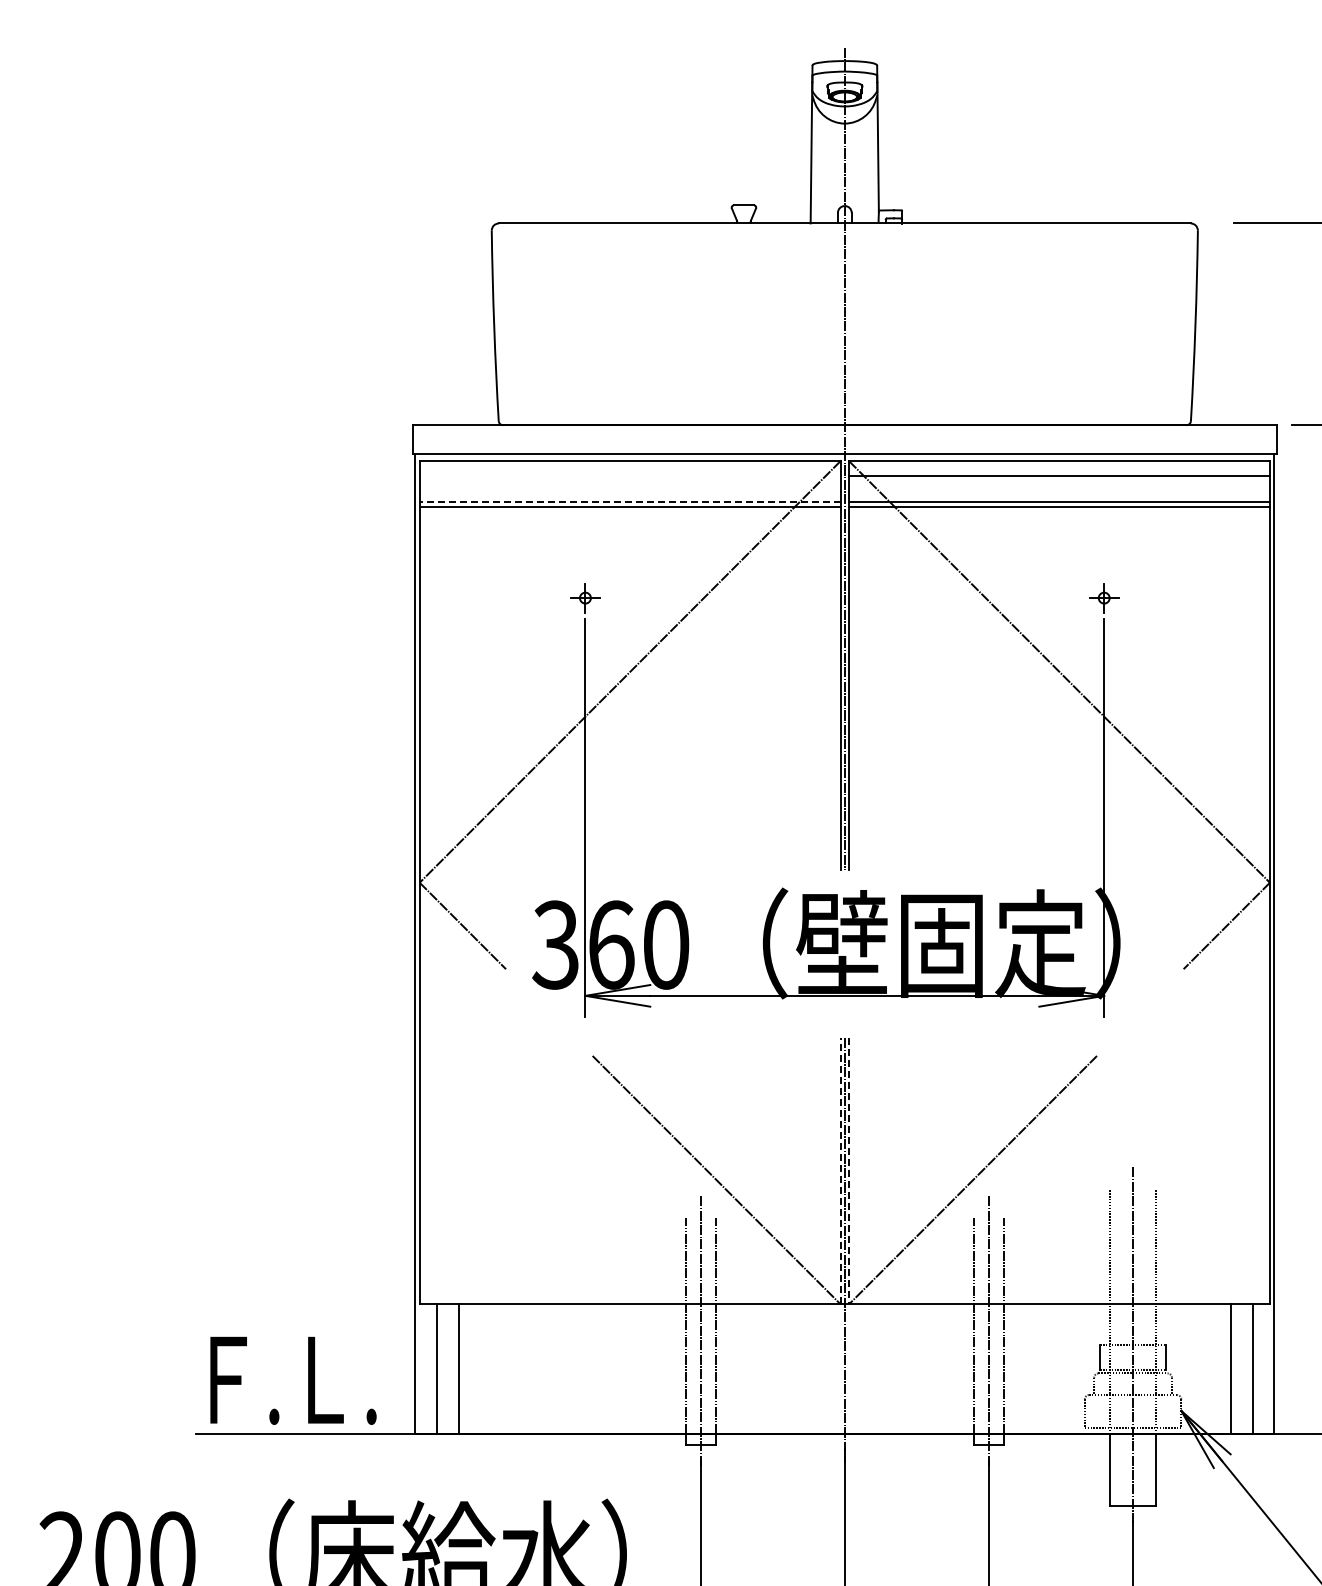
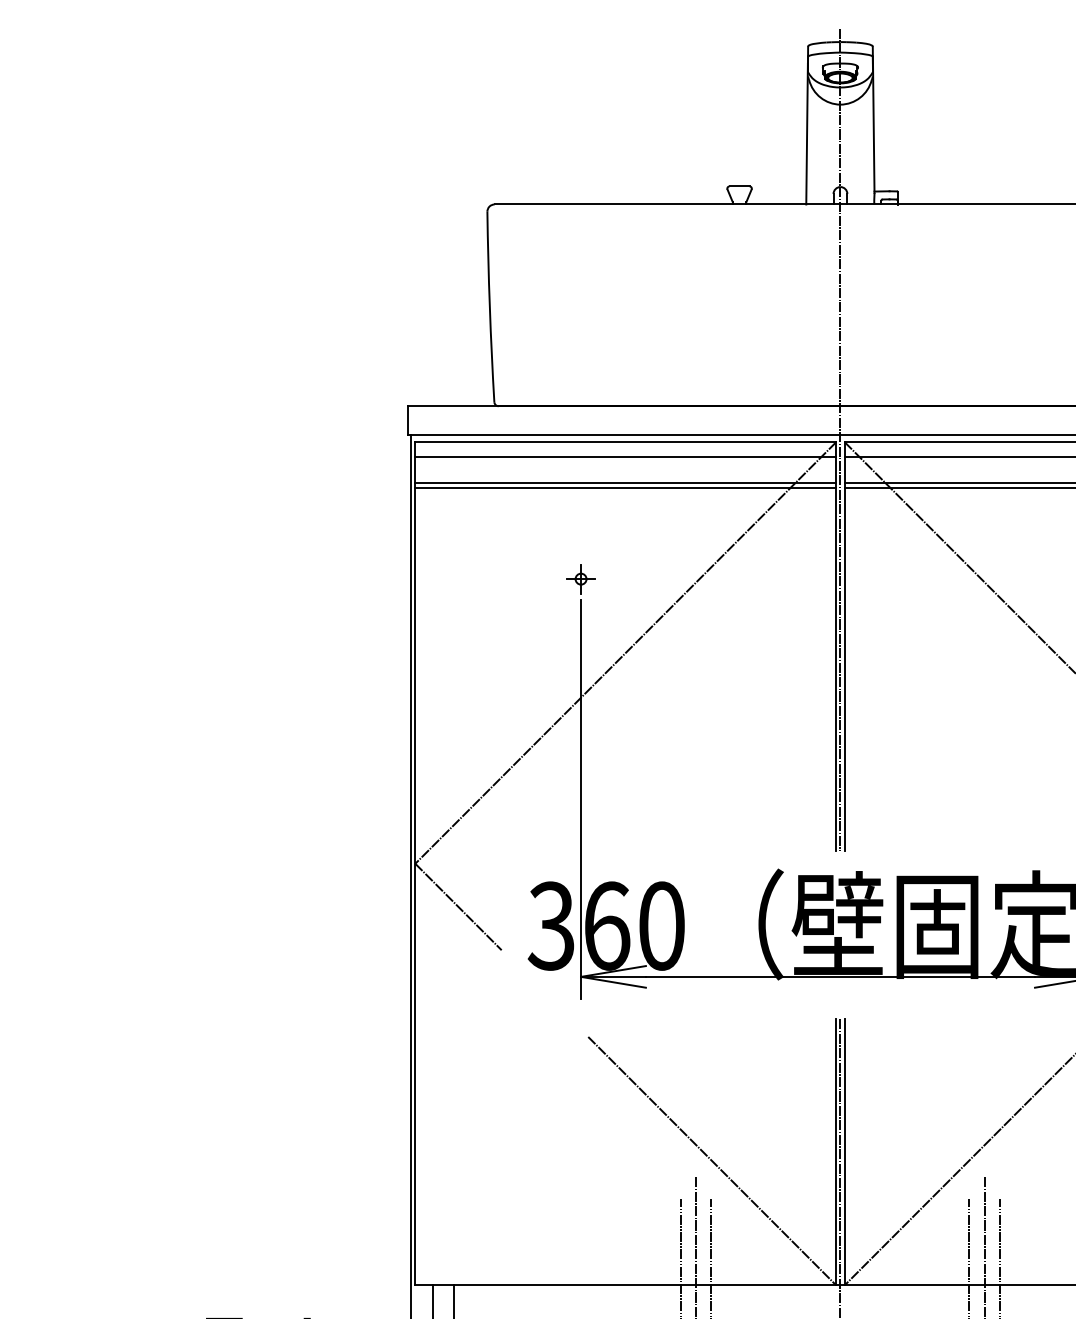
line: (629, 475) -> (625, 456), added
line: (629, 501) -> (625, 482), dashed -> solid
line: (840, 1171) -> (836, 1152), dashed -> solid
line: (849, 1171) -> (845, 1152), dashed -> solid

